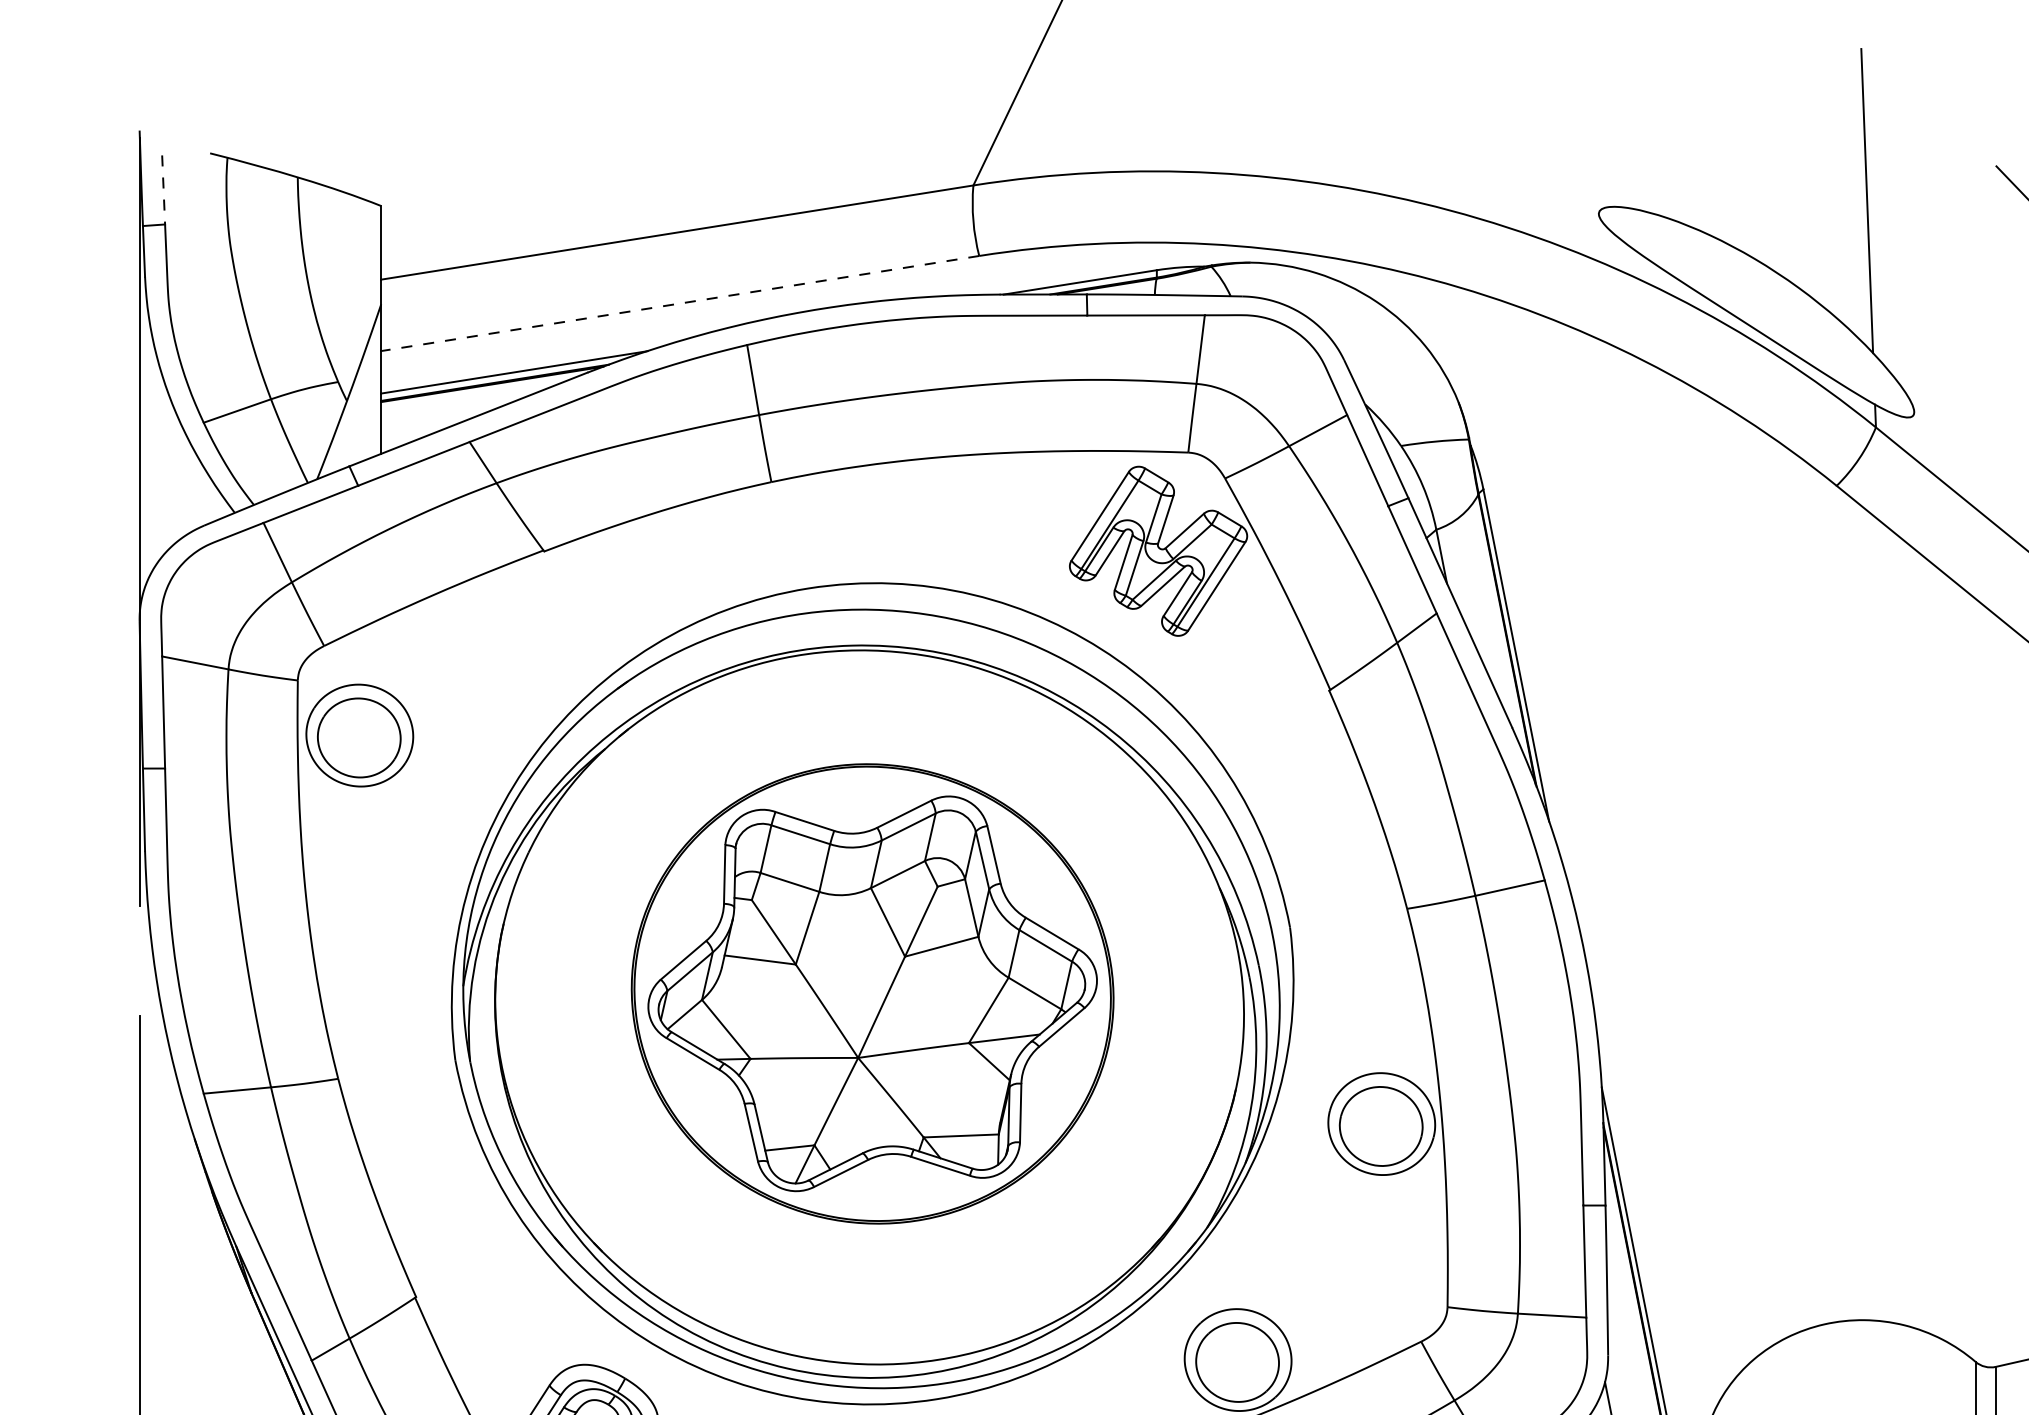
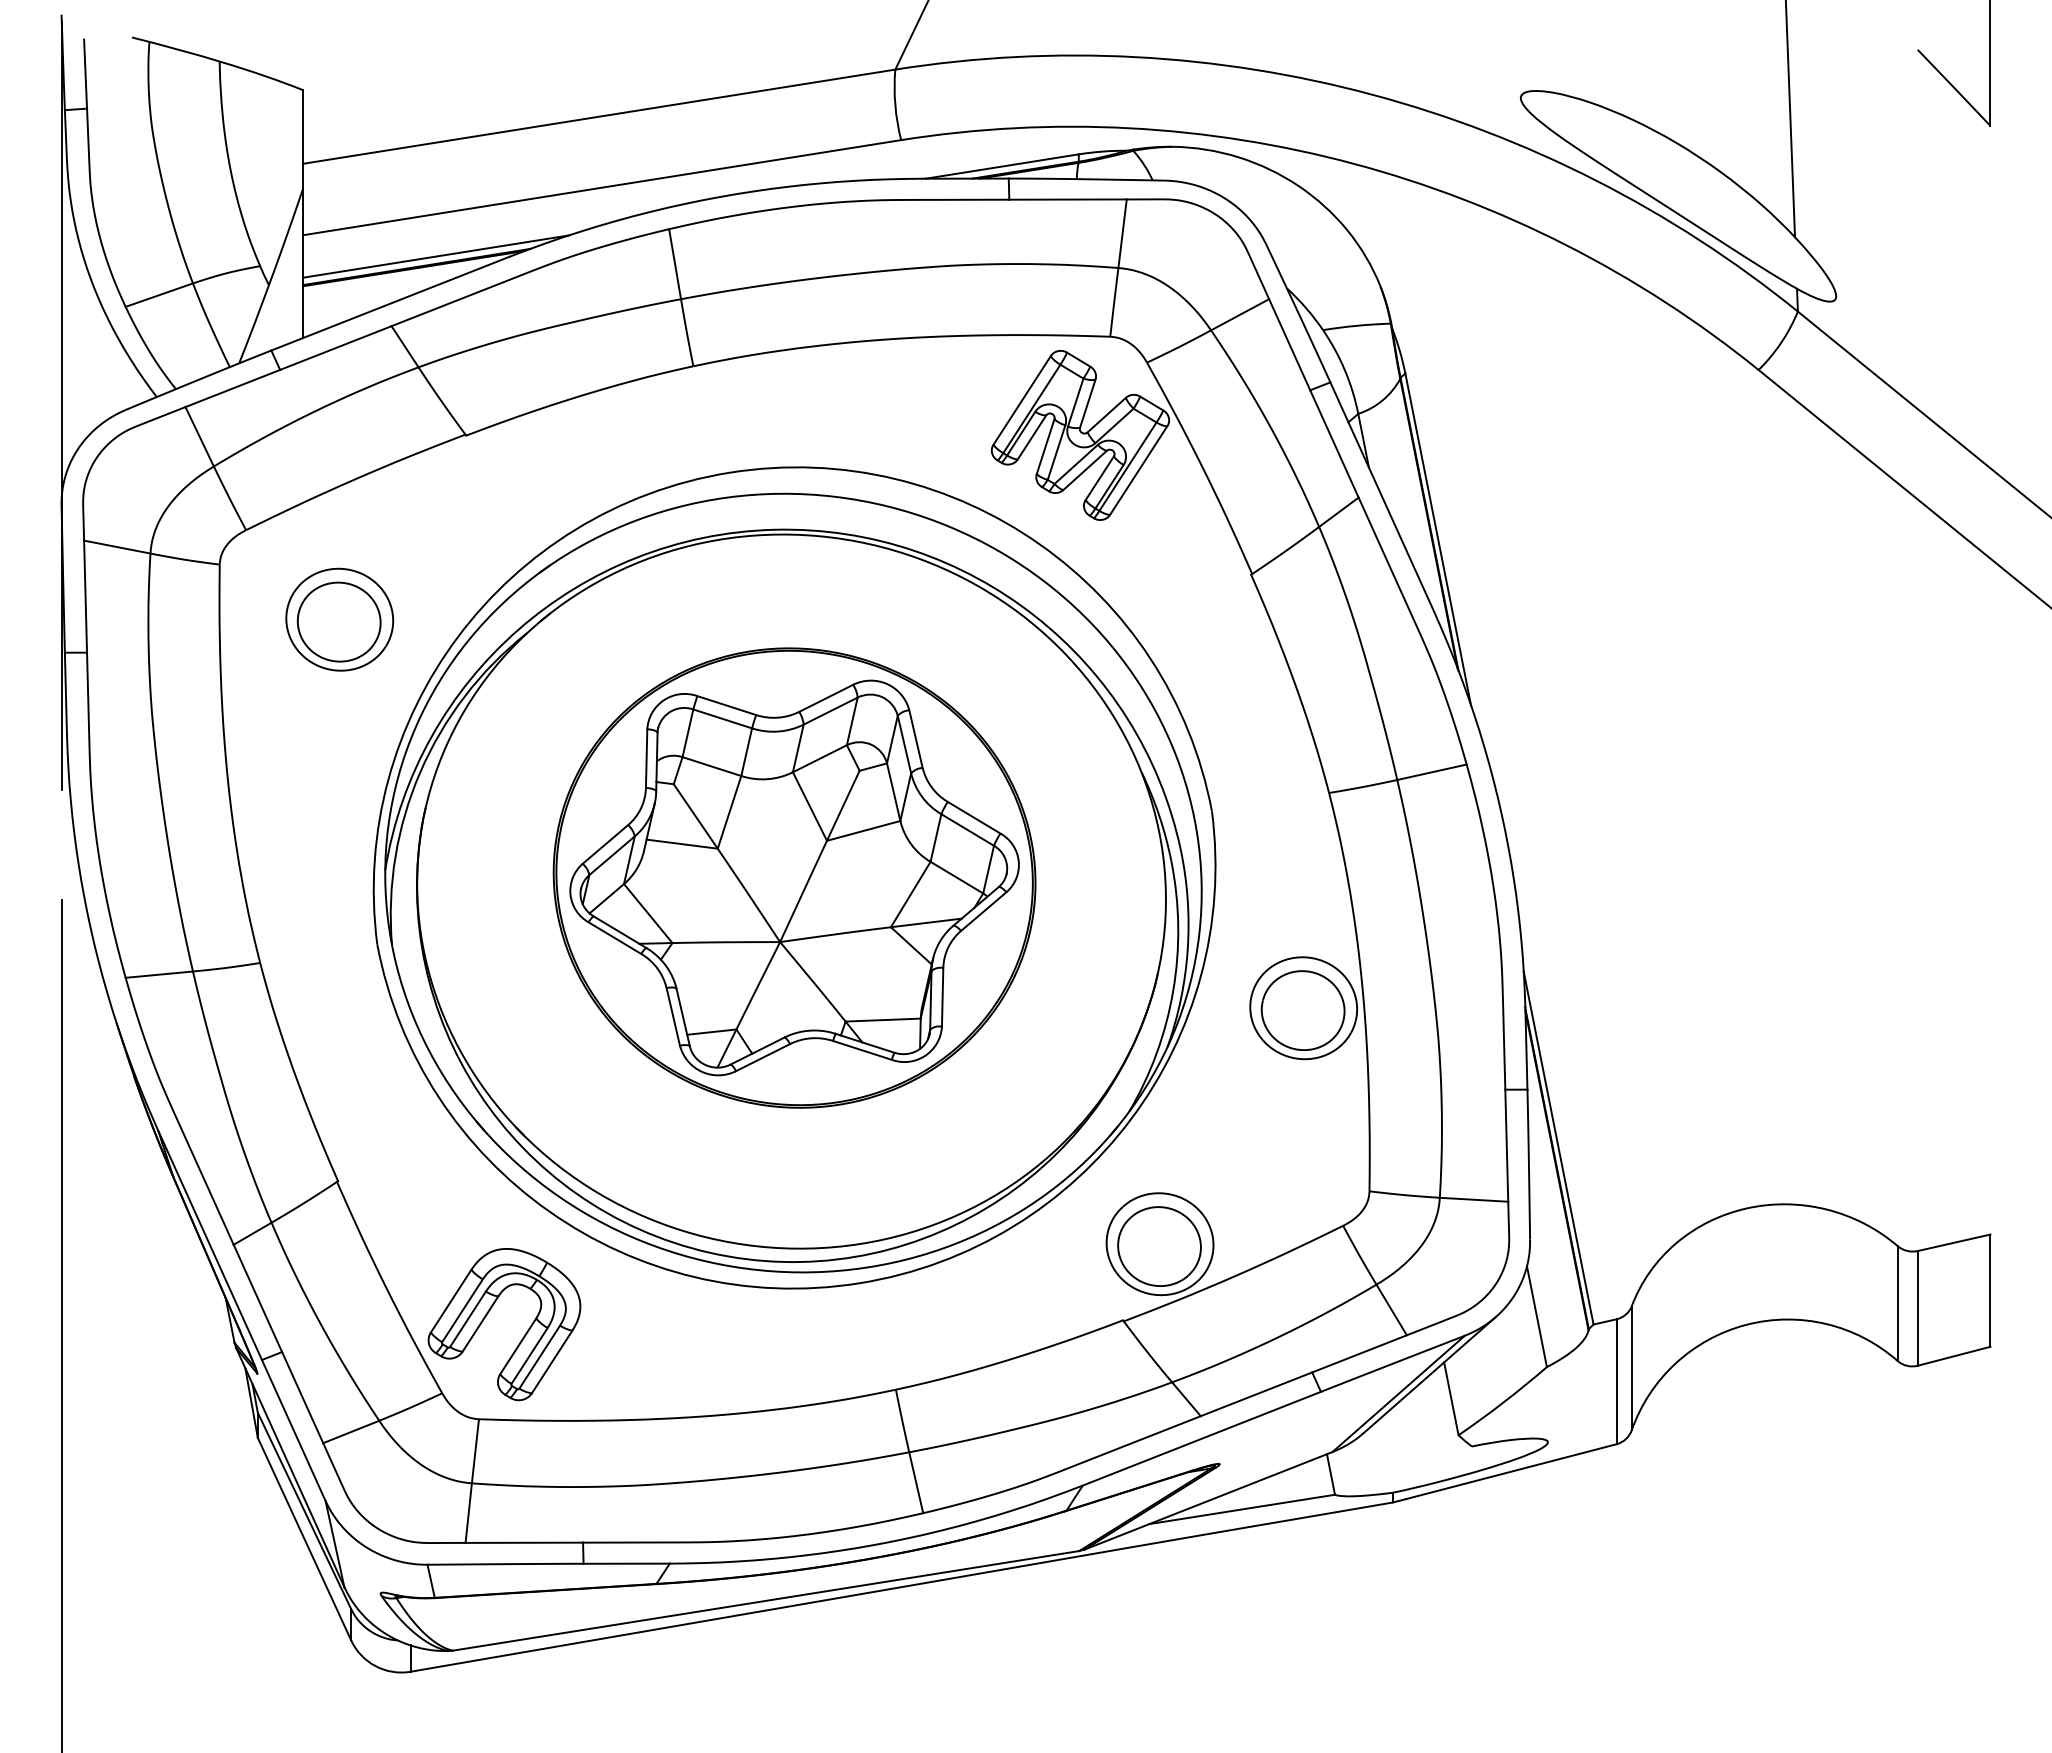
line: (163, 190) -> (85, 74), dashed -> solid
line: (680, 303) -> (602, 187), dashed -> solid
part: (359, 735) -> (339, 619), moved

